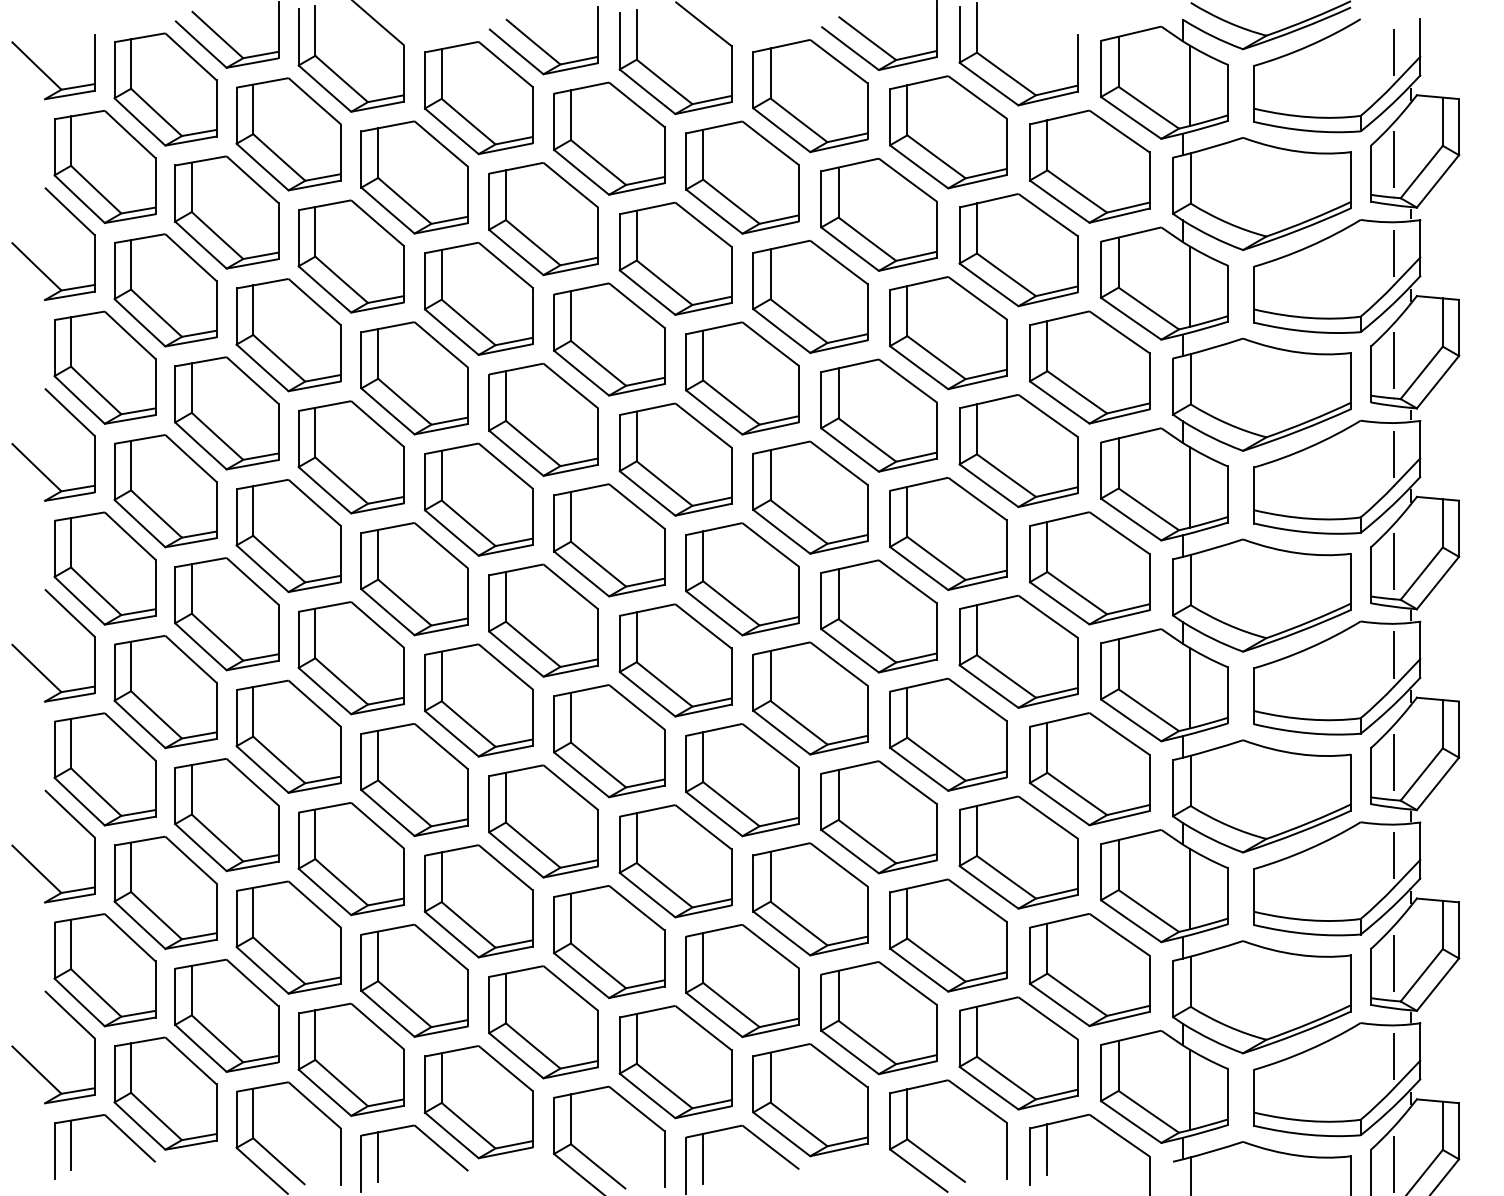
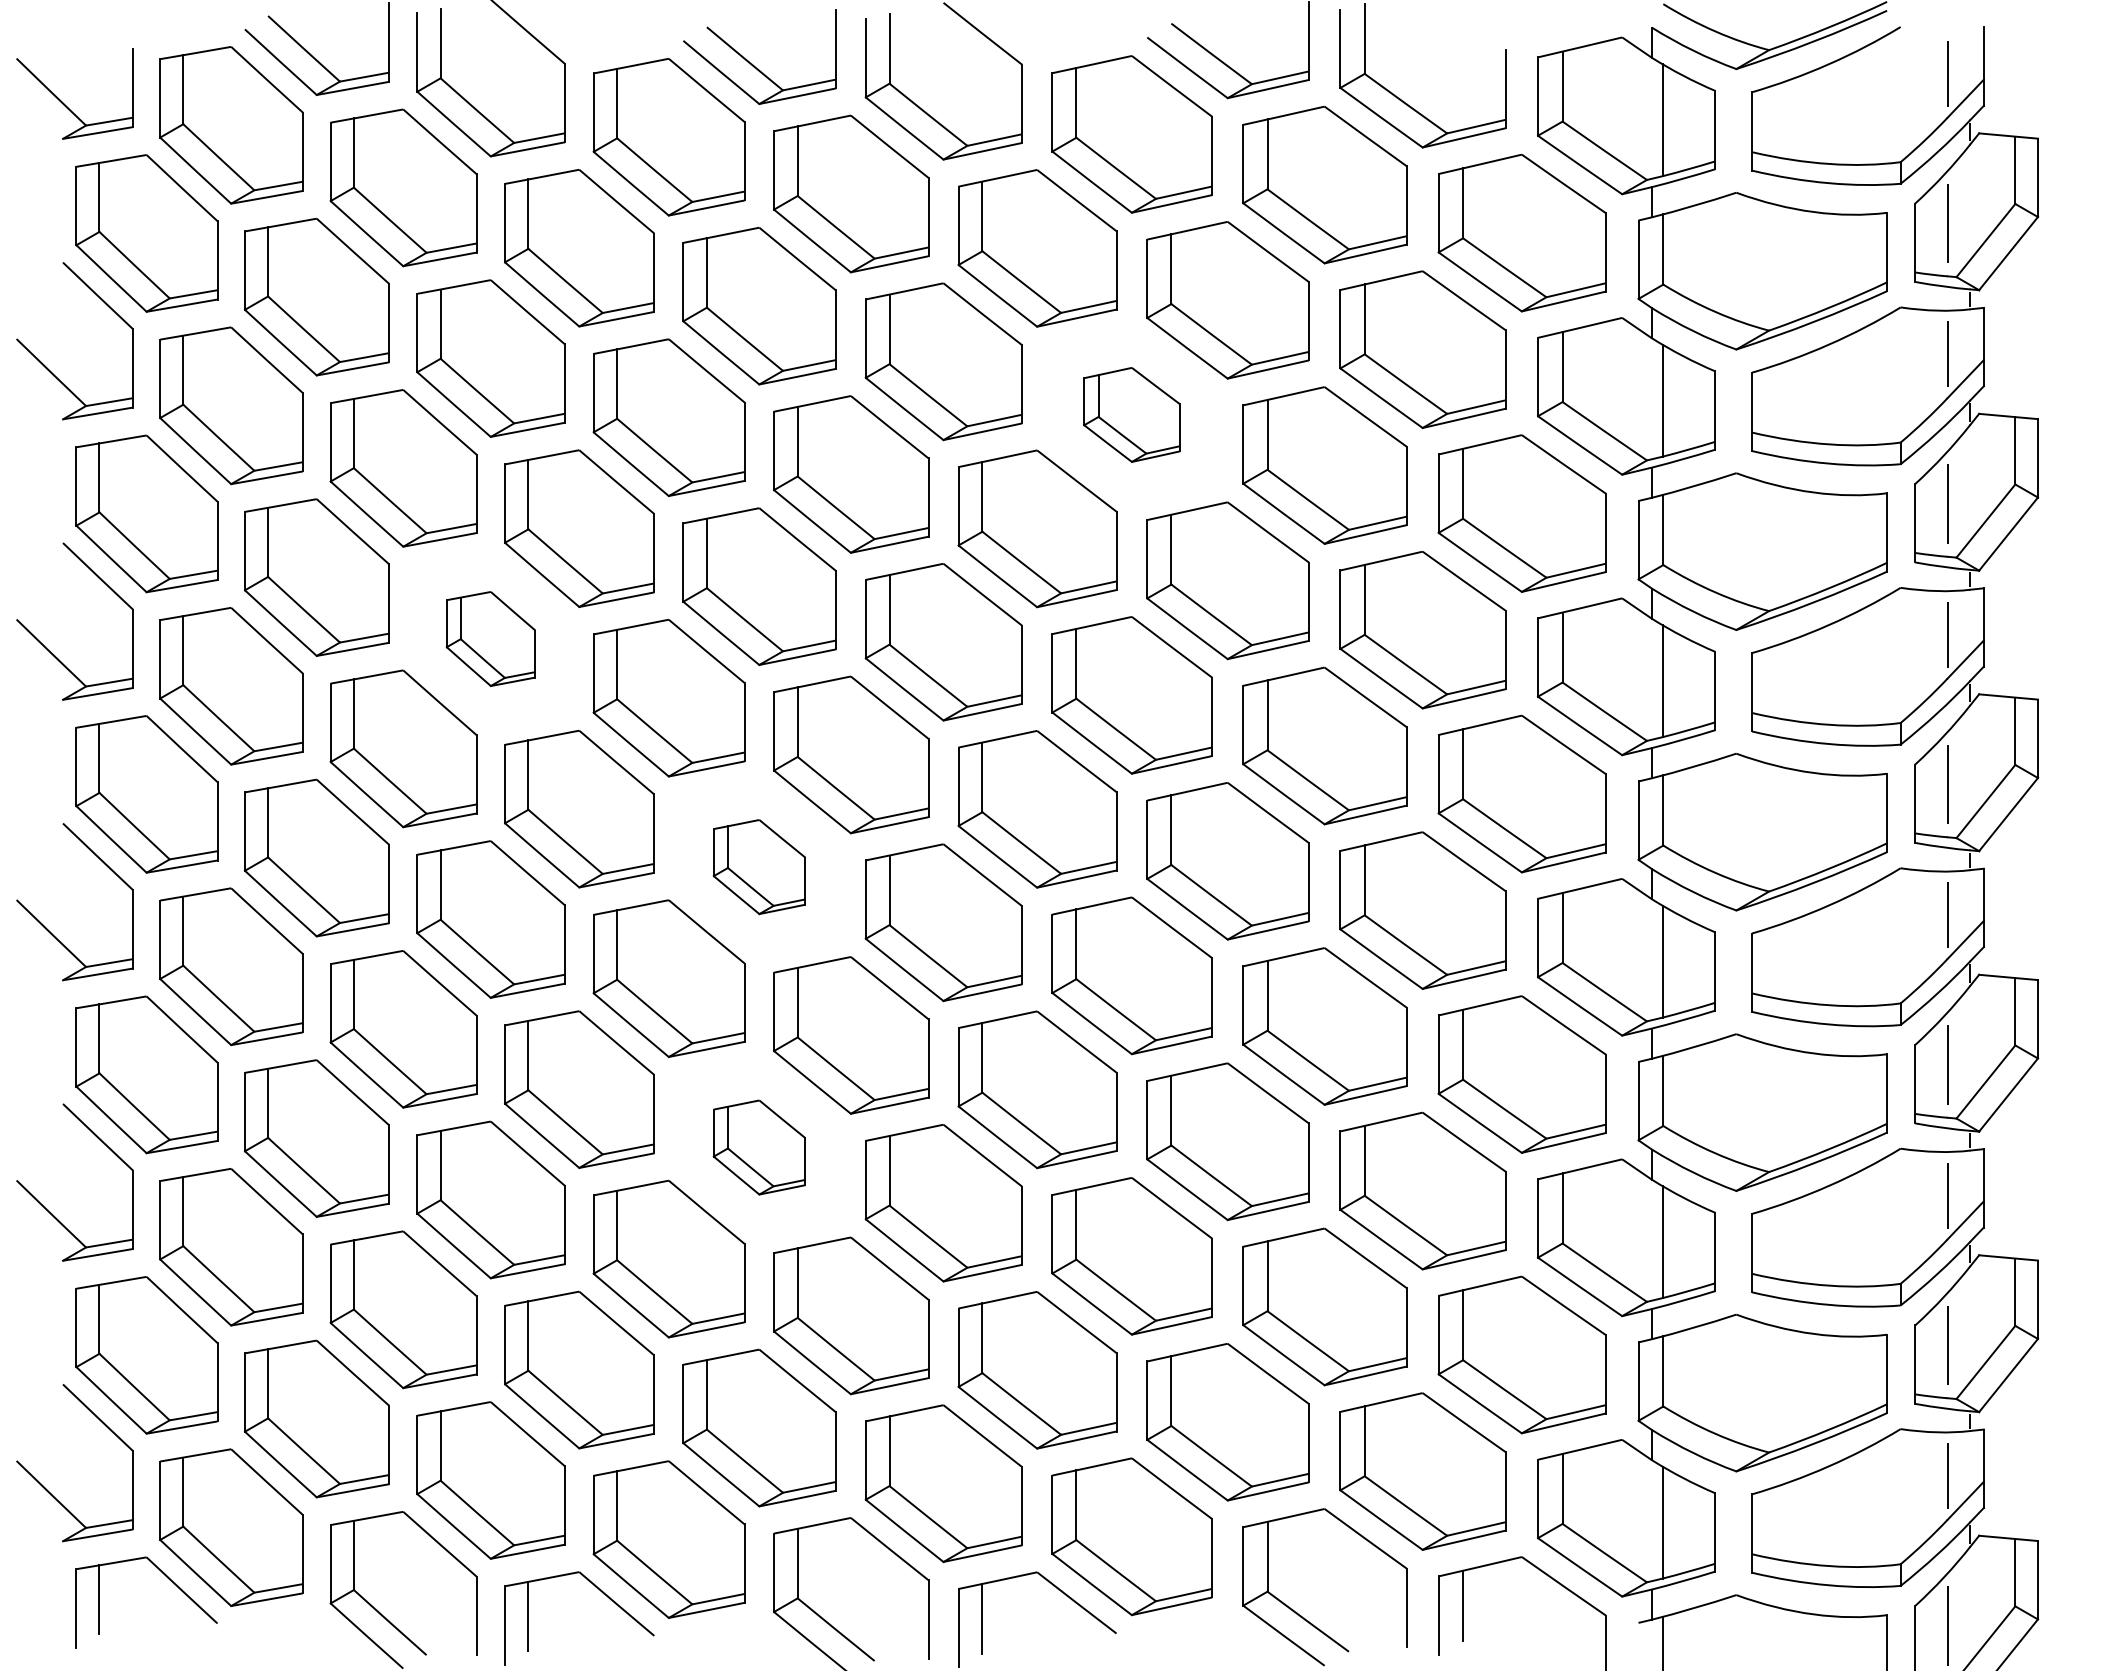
part: (809, 296) -> (1131, 414), size x0.6
part: (351, 456) -> (490, 638), size x0.6
part: (543, 620) -> (759, 866), size x0.6
part: (543, 821) -> (759, 1147), size x0.6

